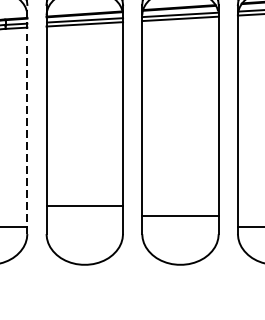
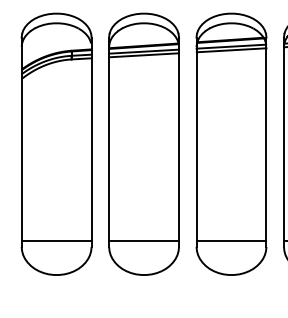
line: (27, 119) -> (91, 142), dashed -> solid
line: (85, 206) -> (144, 240), moved
line: (180, 216) -> (231, 240), moved

